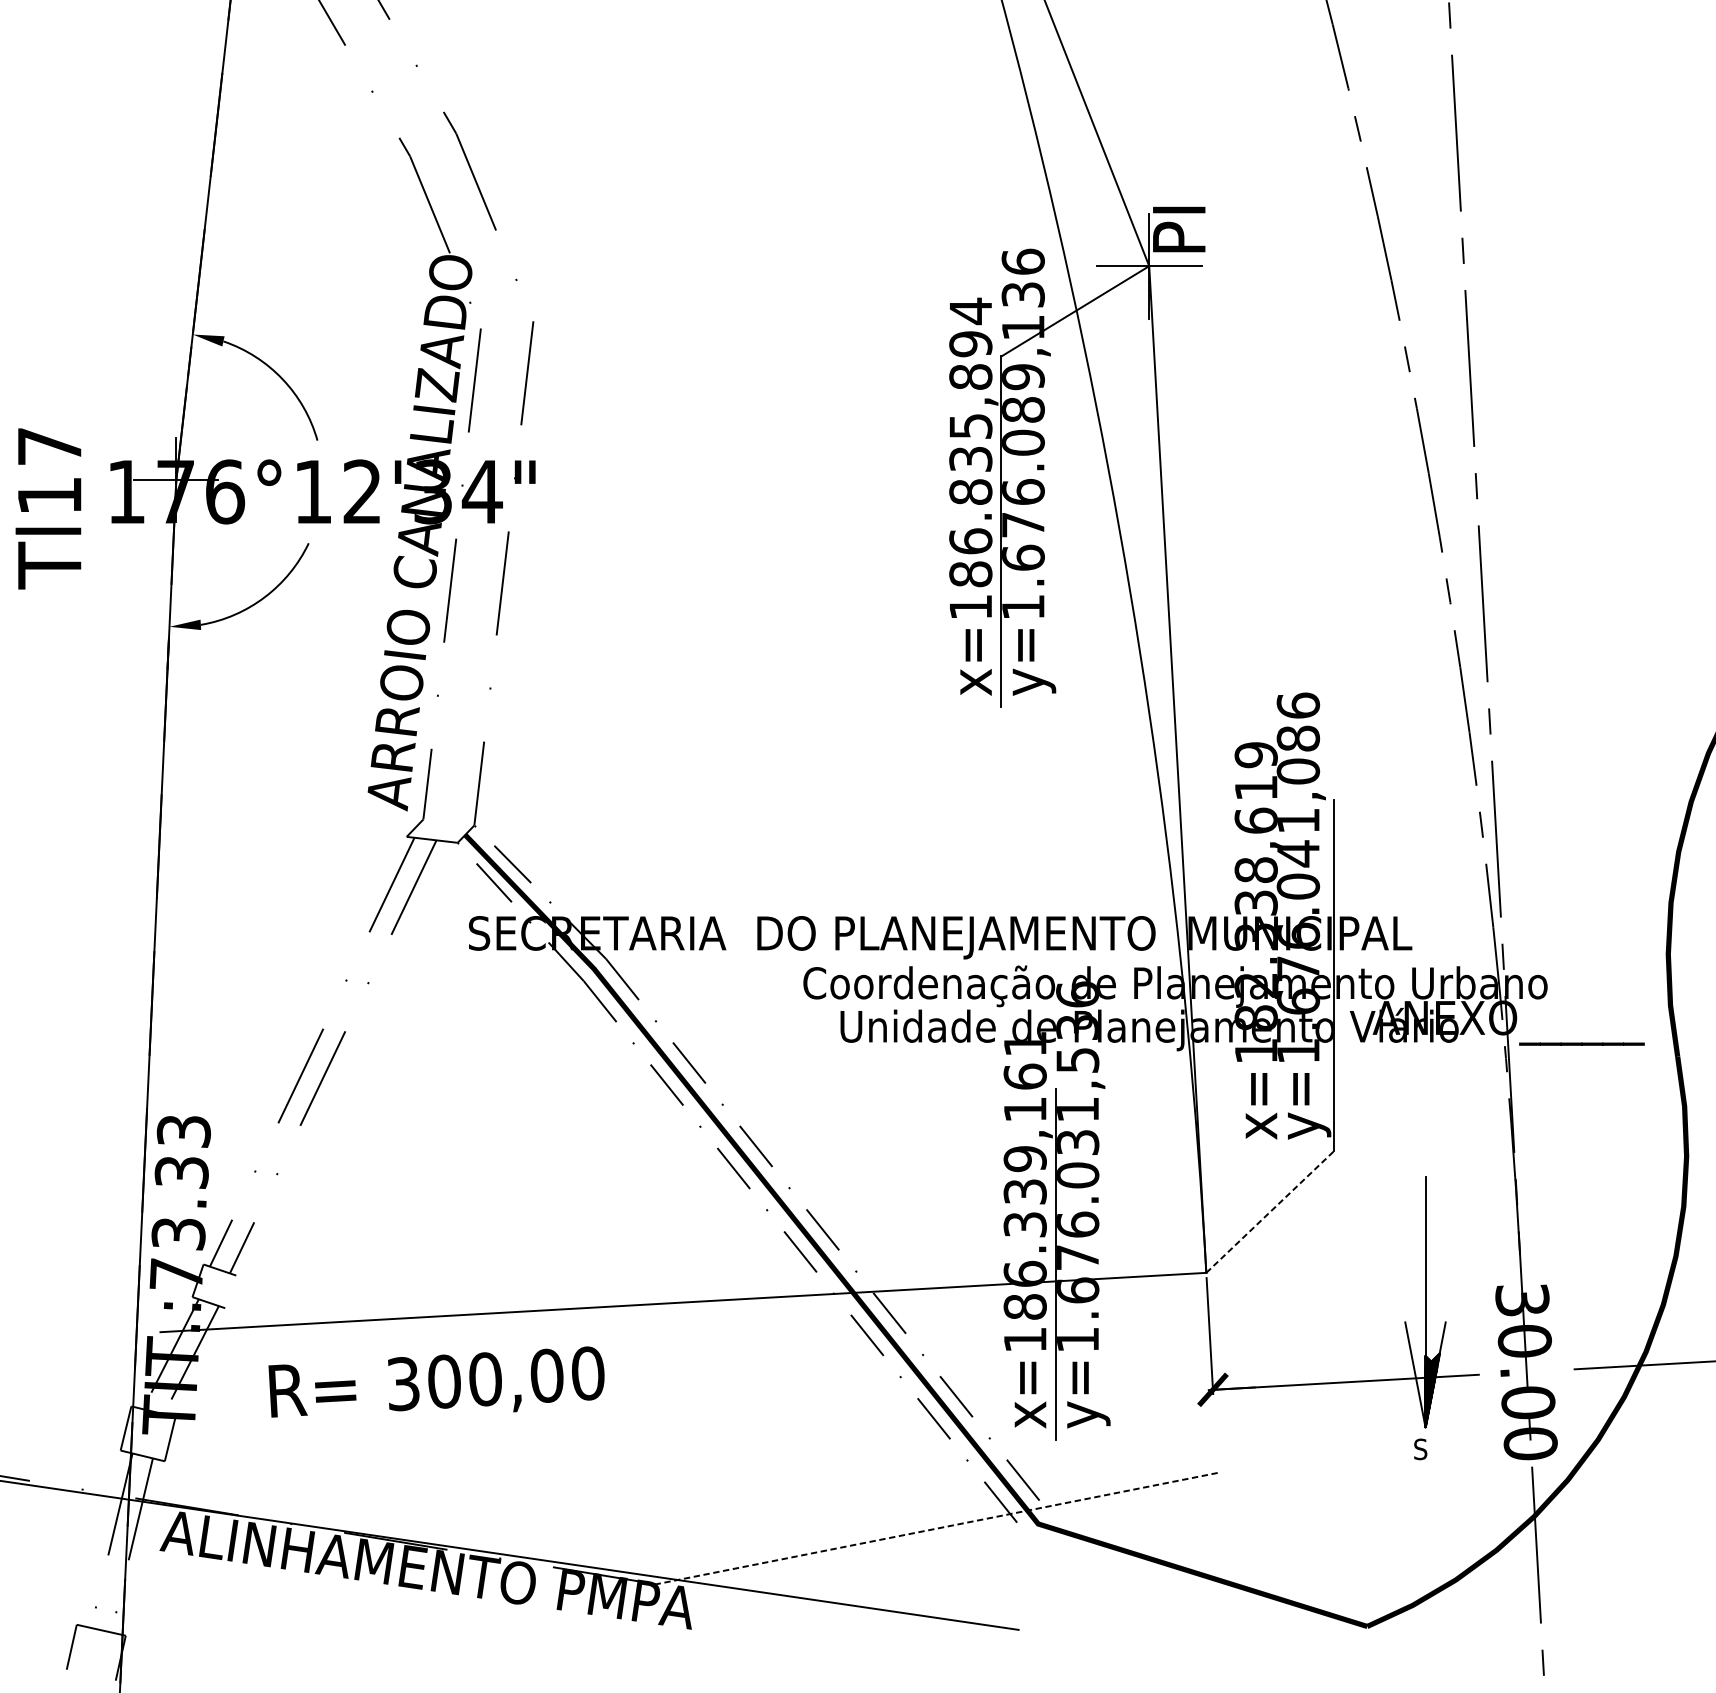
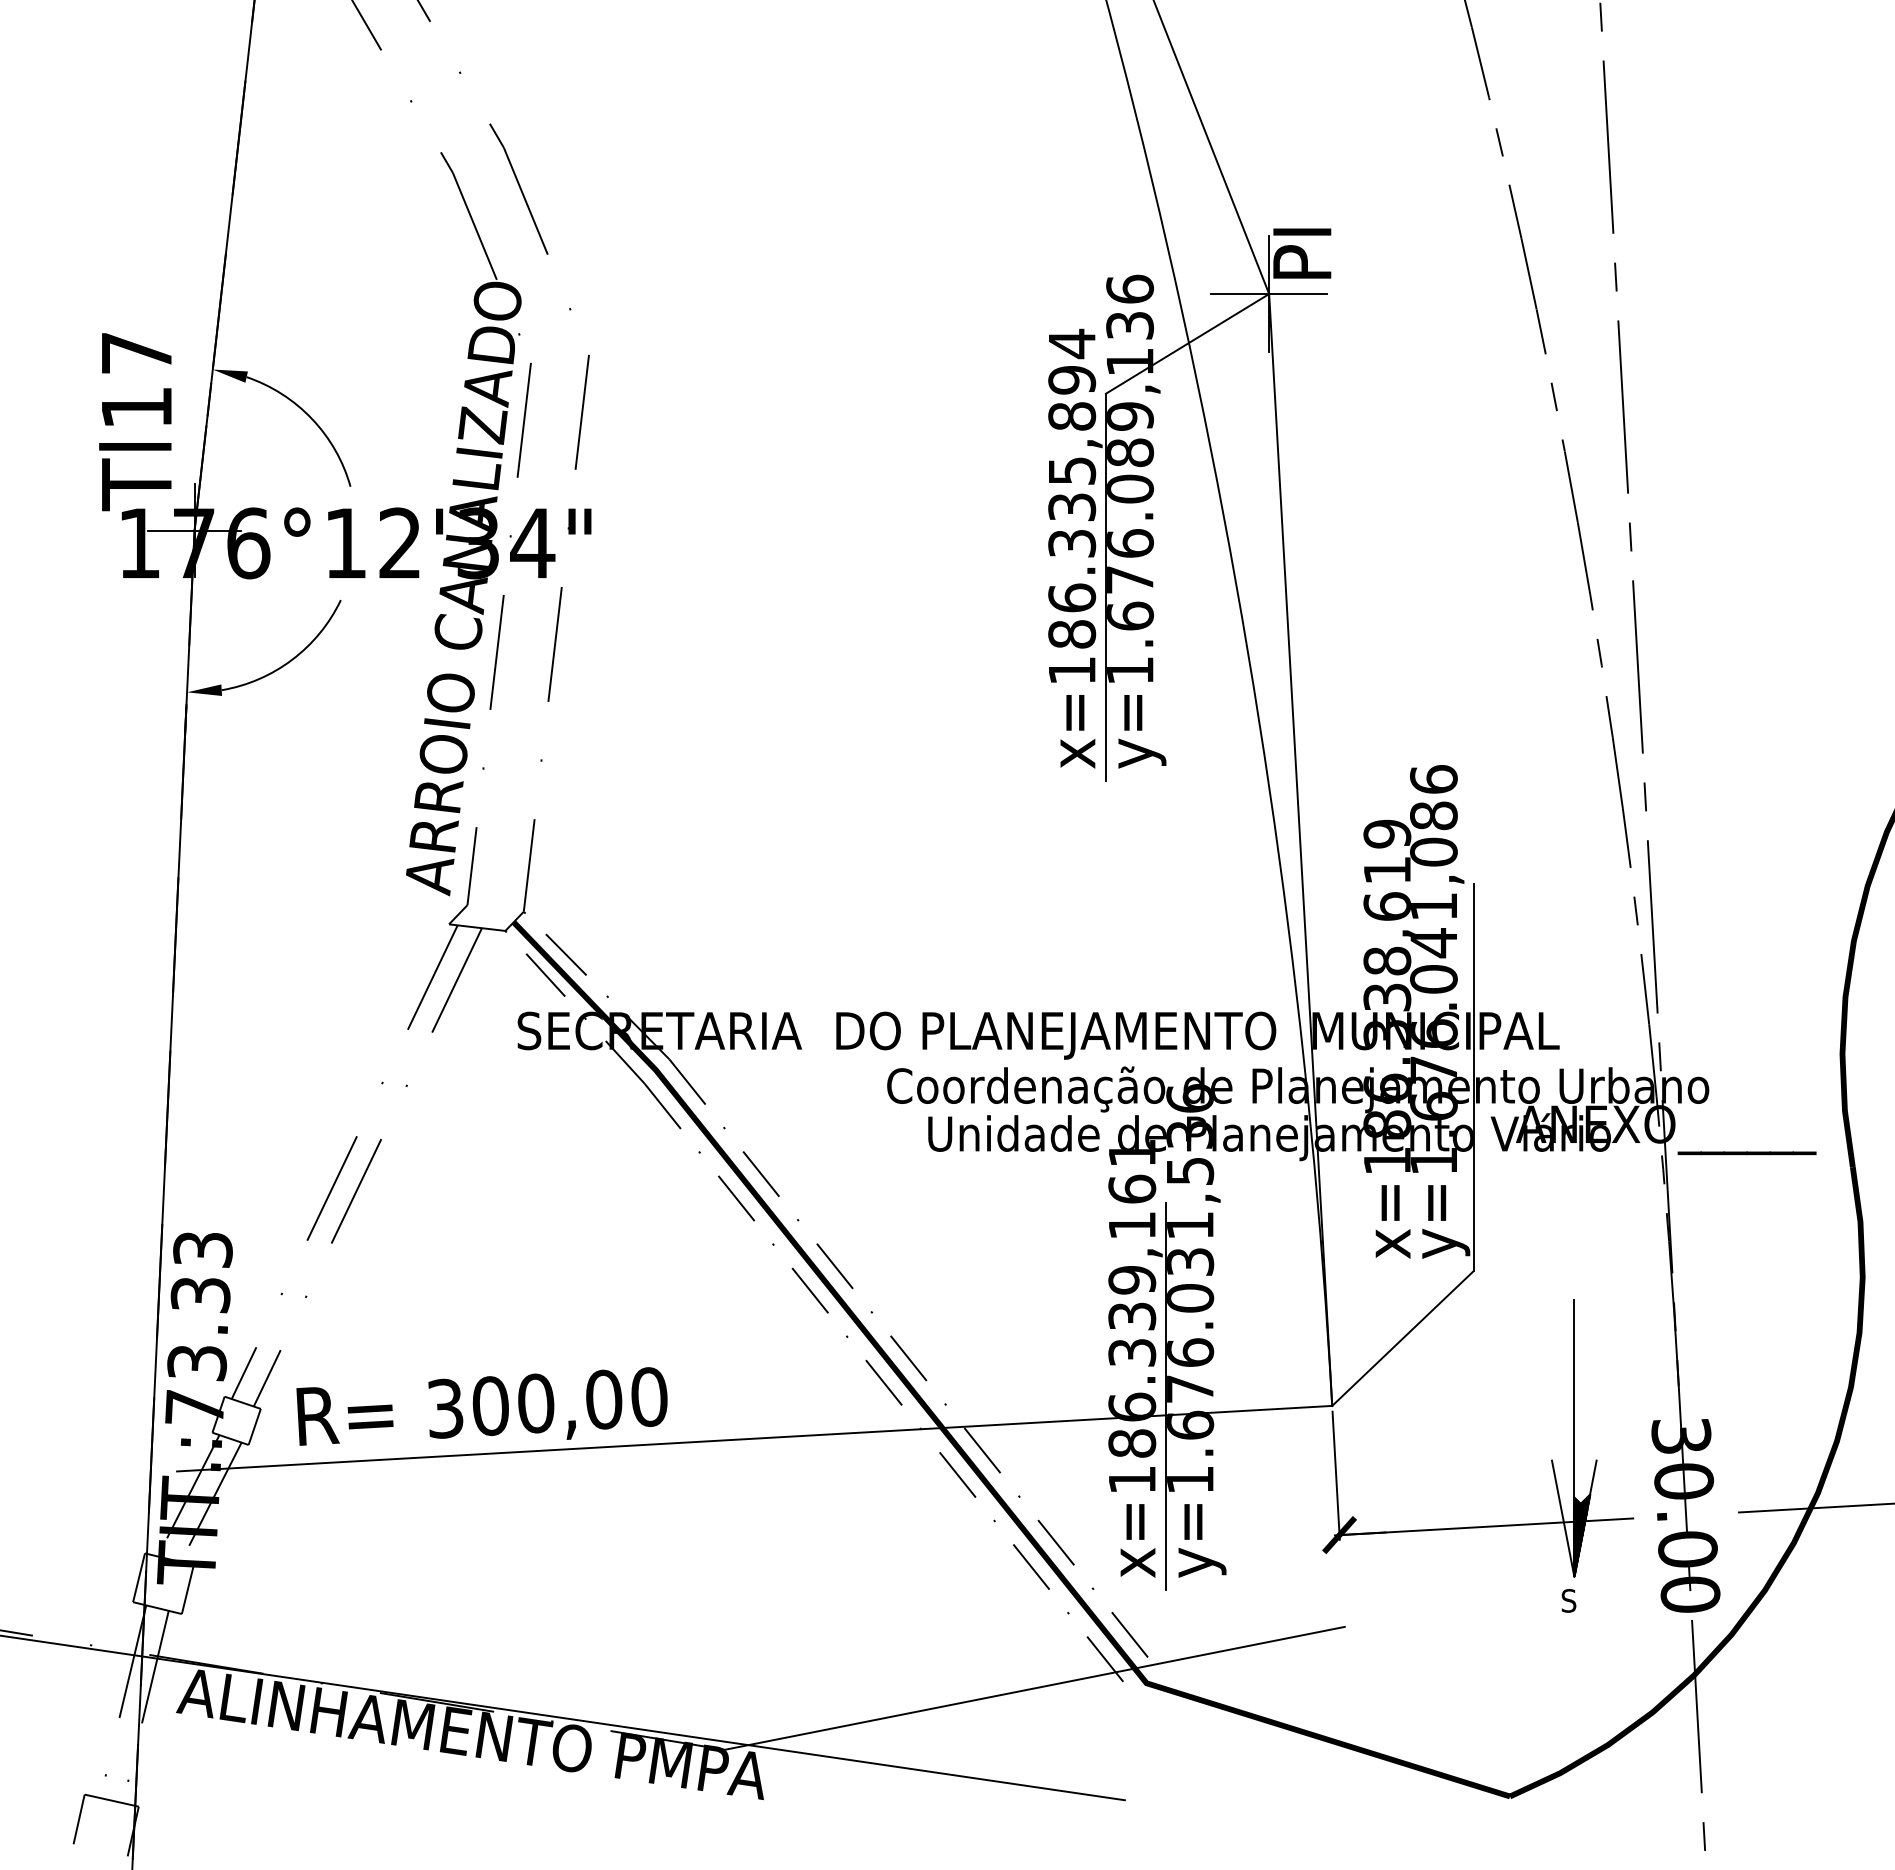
text: (971, 492) -> (1072, 543), x=186.835,894 -> x=186.335,894
text: (48, 509) -> (135, 422), moved
text: (1255, 984) -> (1386, 1087), x=182.338,619 -> x=186.338,619
line: (1269, 1211) -> (1402, 1338), dashed -> solid
line: (230, 1291) -> (254, 1426), added
text: (436, 1382) -> (481, 1406), moved
line: (936, 1528) -> (1034, 1688), dashed -> solid

